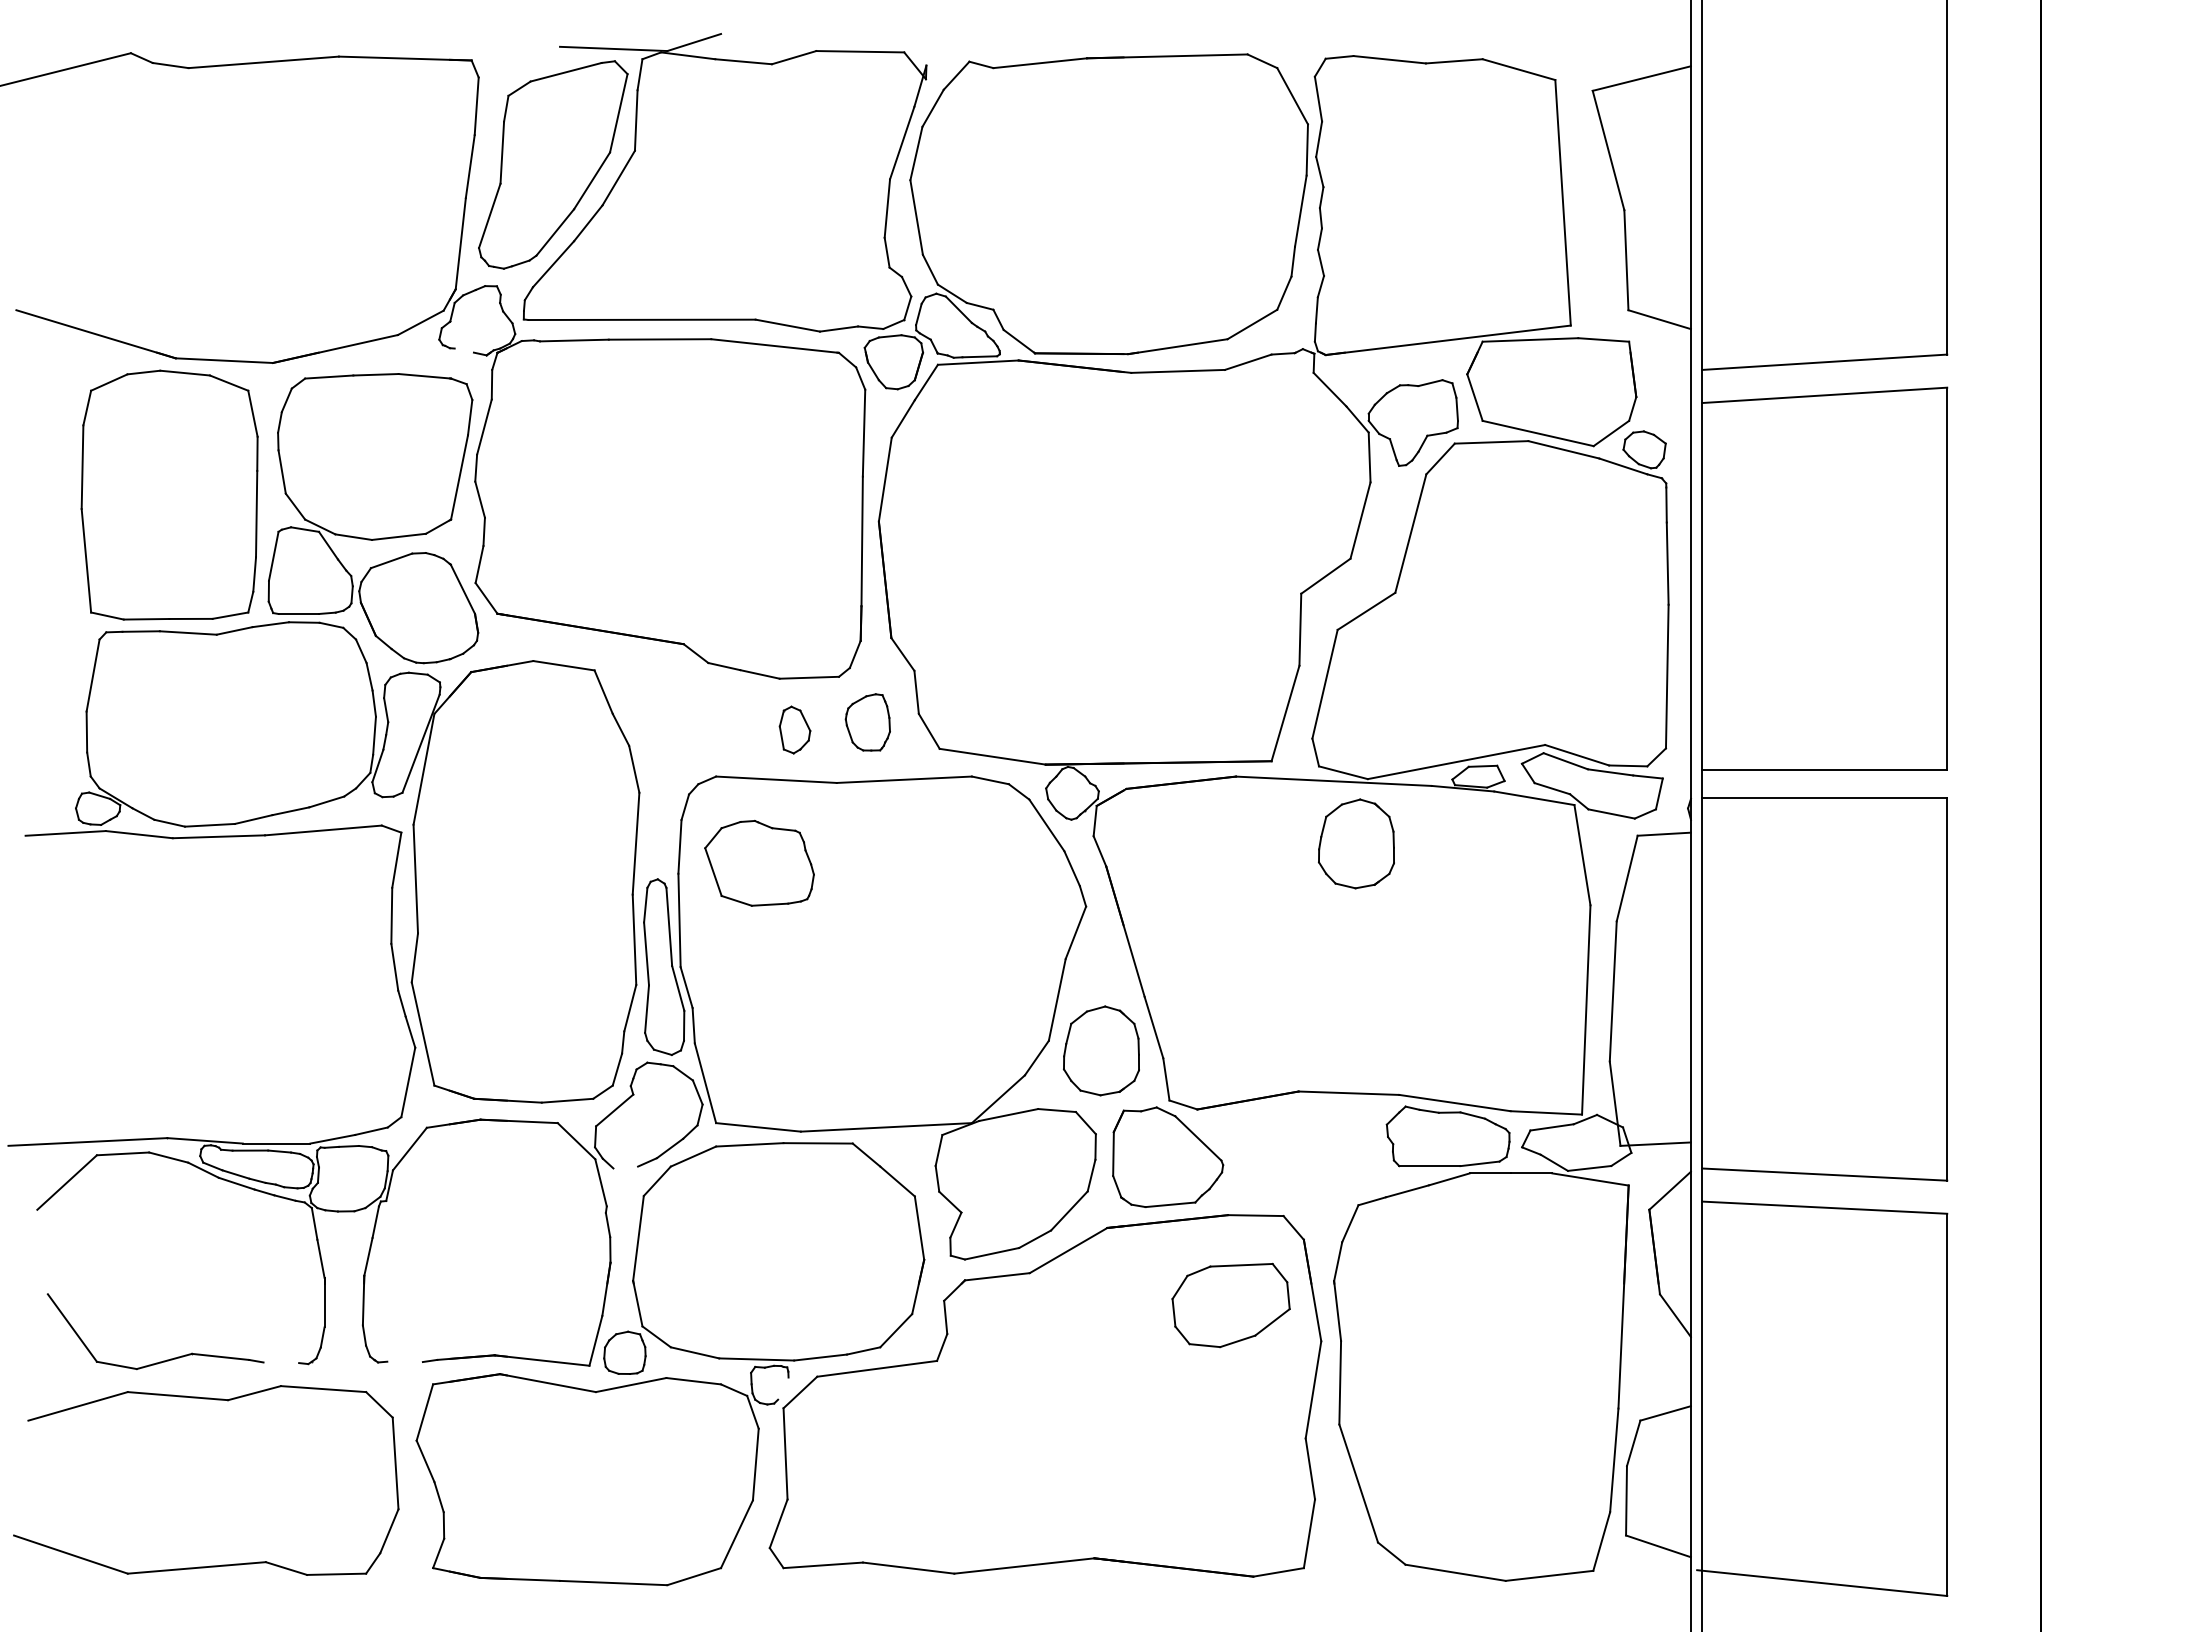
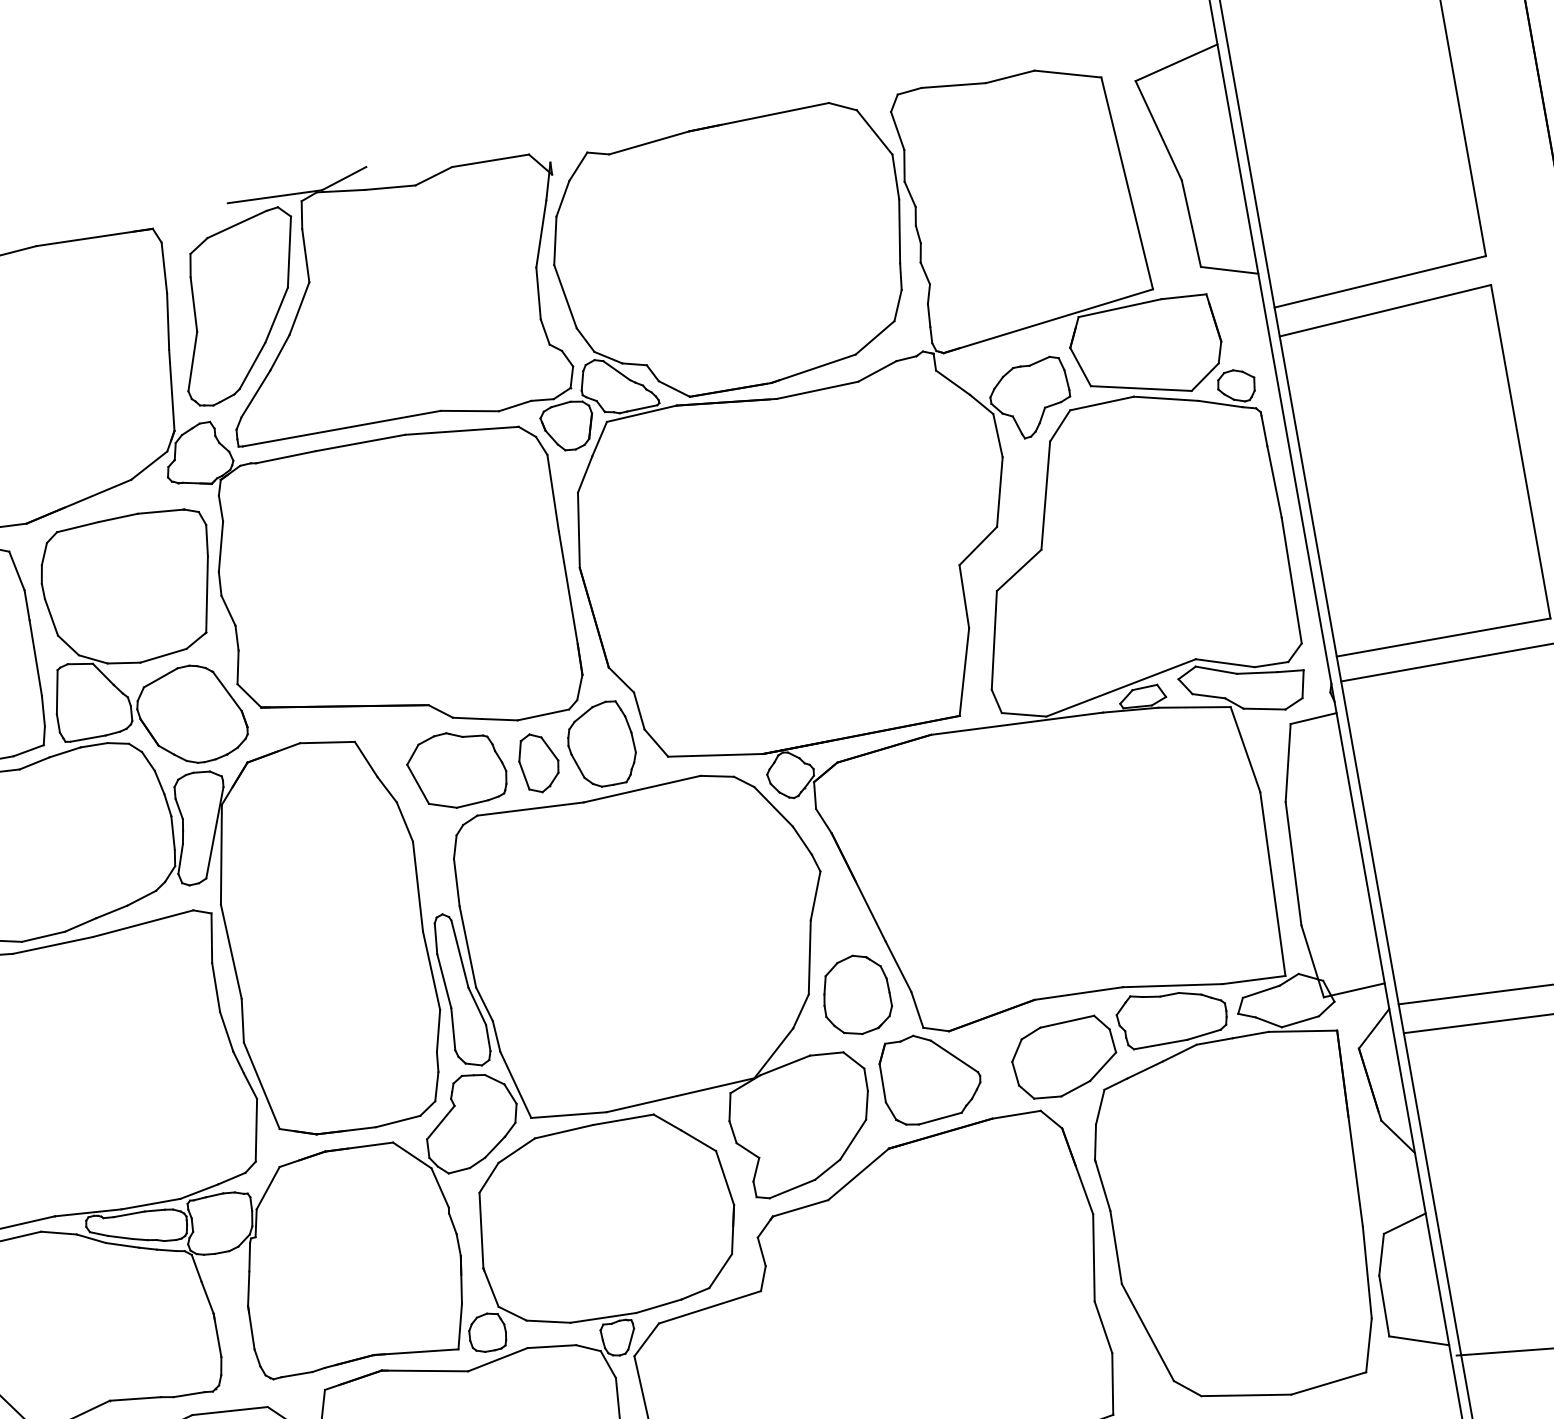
line: (470, 351) -> (197, 482), added
part: (867, 722) -> (601, 744), size x1.67
part: (794, 729) -> (538, 762), size x1.43
part: (1356, 843) -> (1046, 774), removed
part: (759, 862) -> (456, 768), moved
line: (625, 1167) -> (459, 1170), added
part: (1230, 1305) -> (1063, 1058), moved
line: (404, 1361) -> (296, 1374), added
line: (281, 1362) -> (189, 1394), added
line: (783, 1388) -> (631, 1339), added

